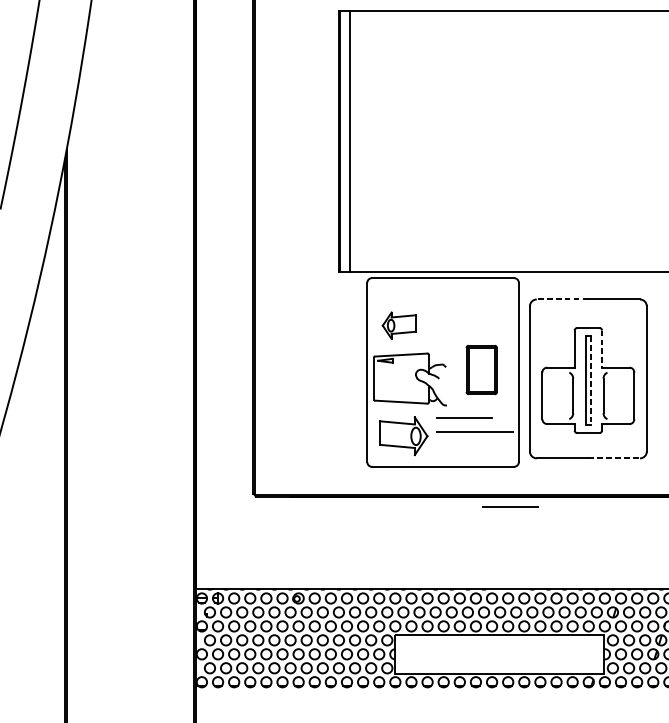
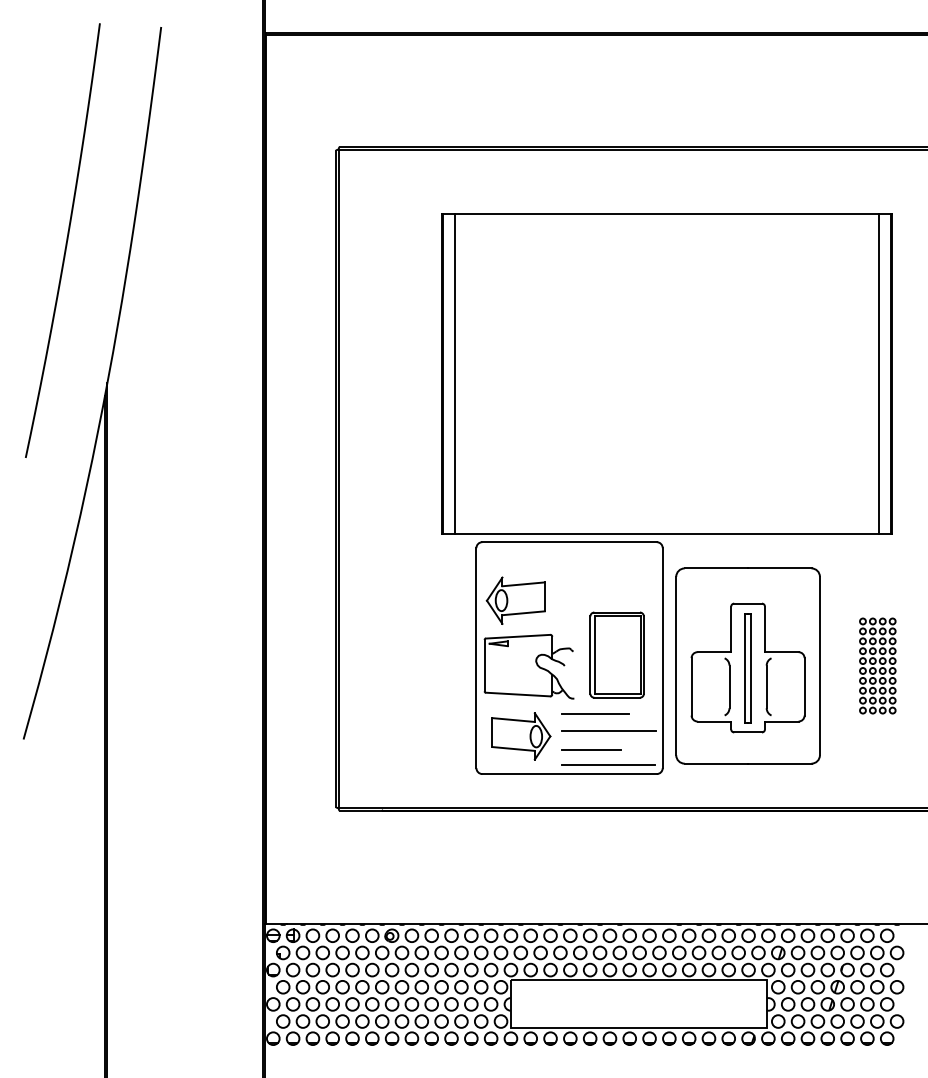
line: (562, 299) -> (716, 568), dashed -> solid
part: (399, 325) -> (515, 600), size x1.43
line: (601, 349) -> (764, 629), dashed -> solid
part: (481, 369) -> (616, 654), size x1.43
line: (591, 380) -> (751, 668), dashed -> solid
line: (460, 446) -> (591, 749), added
line: (613, 458) -> (779, 763), dashed -> solid
line: (474, 459) -> (608, 764), added
line: (510, 507) -> (652, 823), removed

